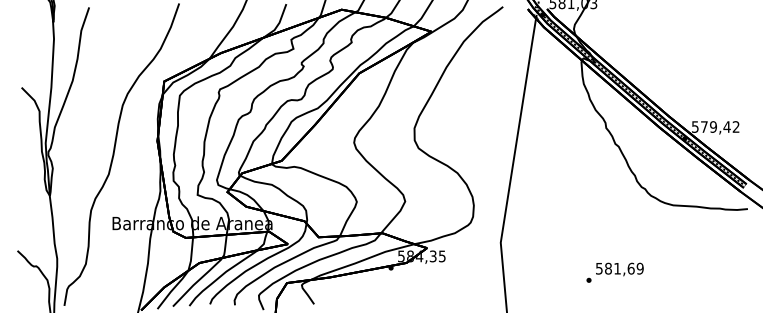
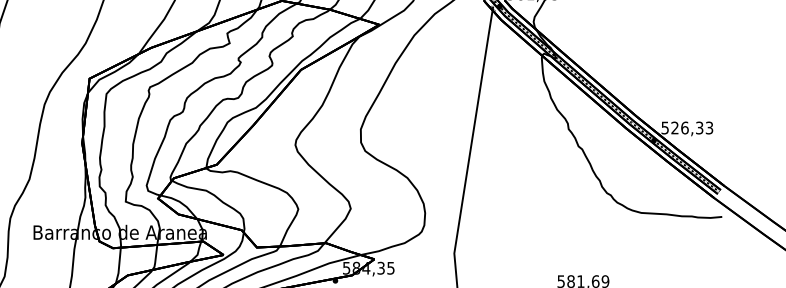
text: (720, 126) -> (692, 127), 579,42 -> 526,33

